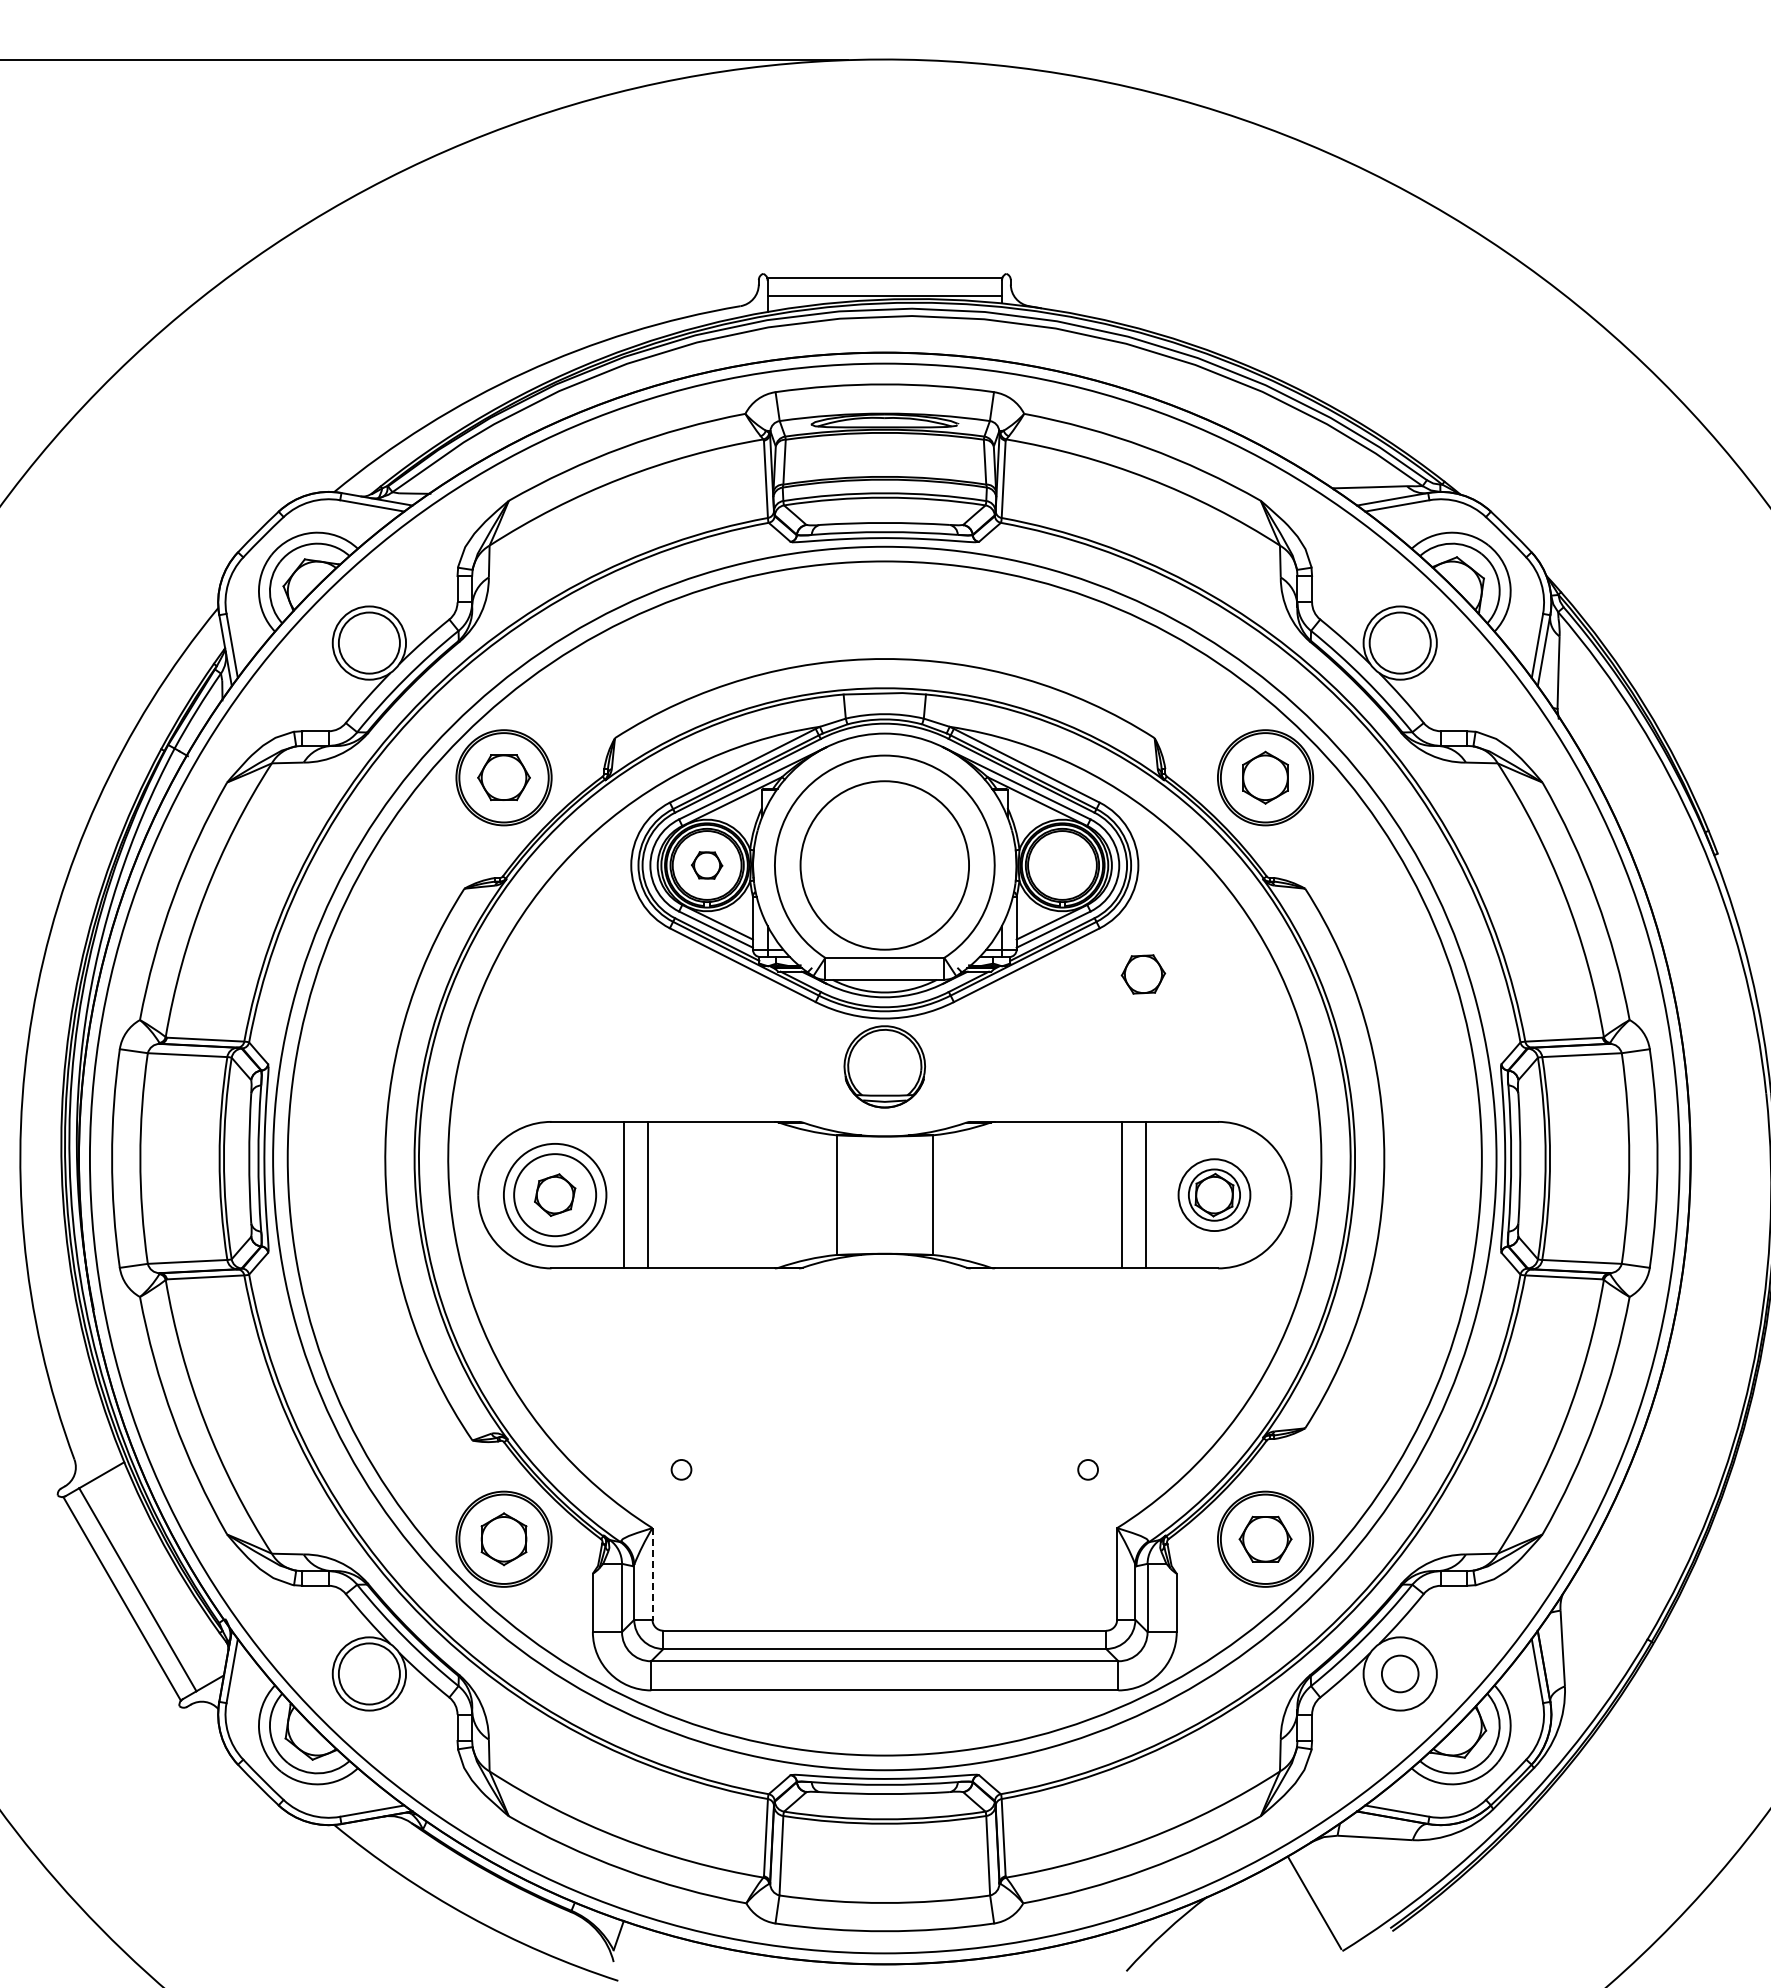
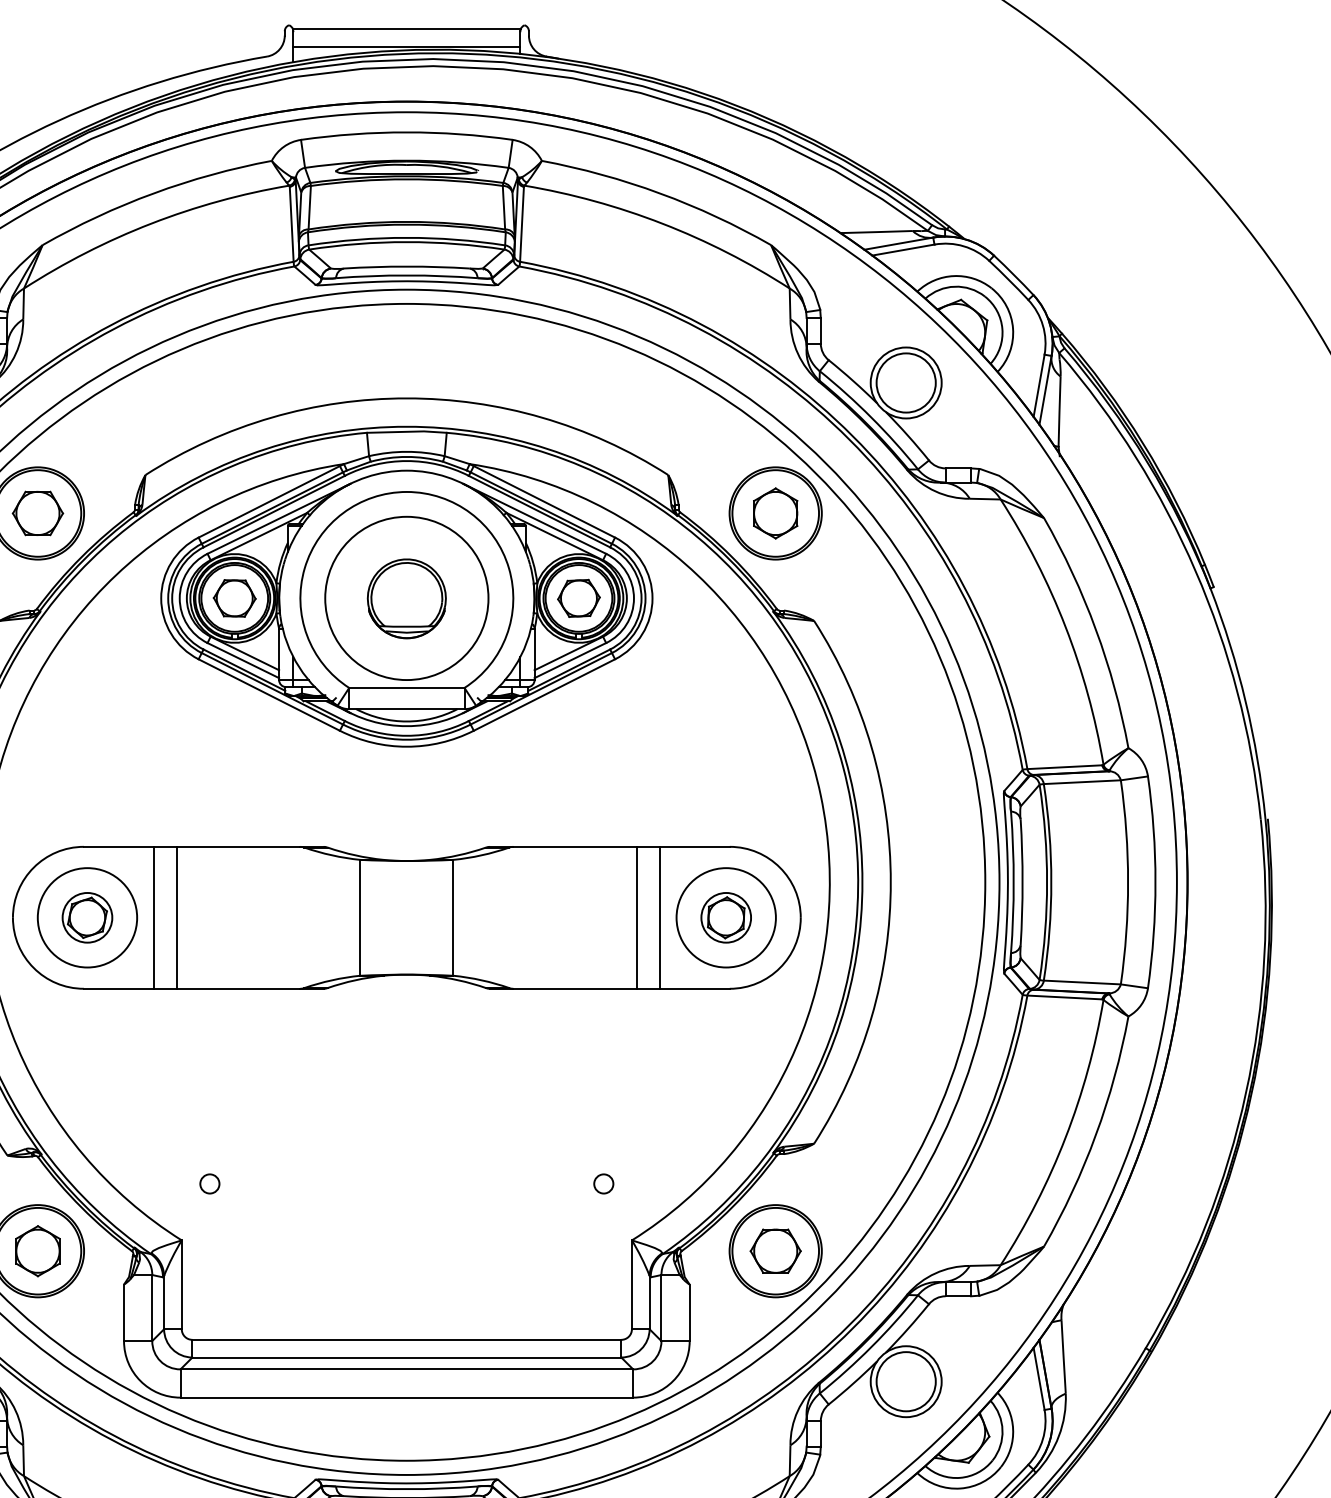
part: (706, 865) -> (234, 598), size x1.43
part: (1143, 974) -> (579, 598), moved
part: (884, 1066) -> (406, 598), moved
circle: (554, 1194) -> (86, 917), size x0.62
circle: (1214, 1194) -> (726, 917), size x1.43
line: (652, 1573) -> (181, 1284), dashed -> solid
circle: (1399, 1673) -> (905, 1381), size x1.67

